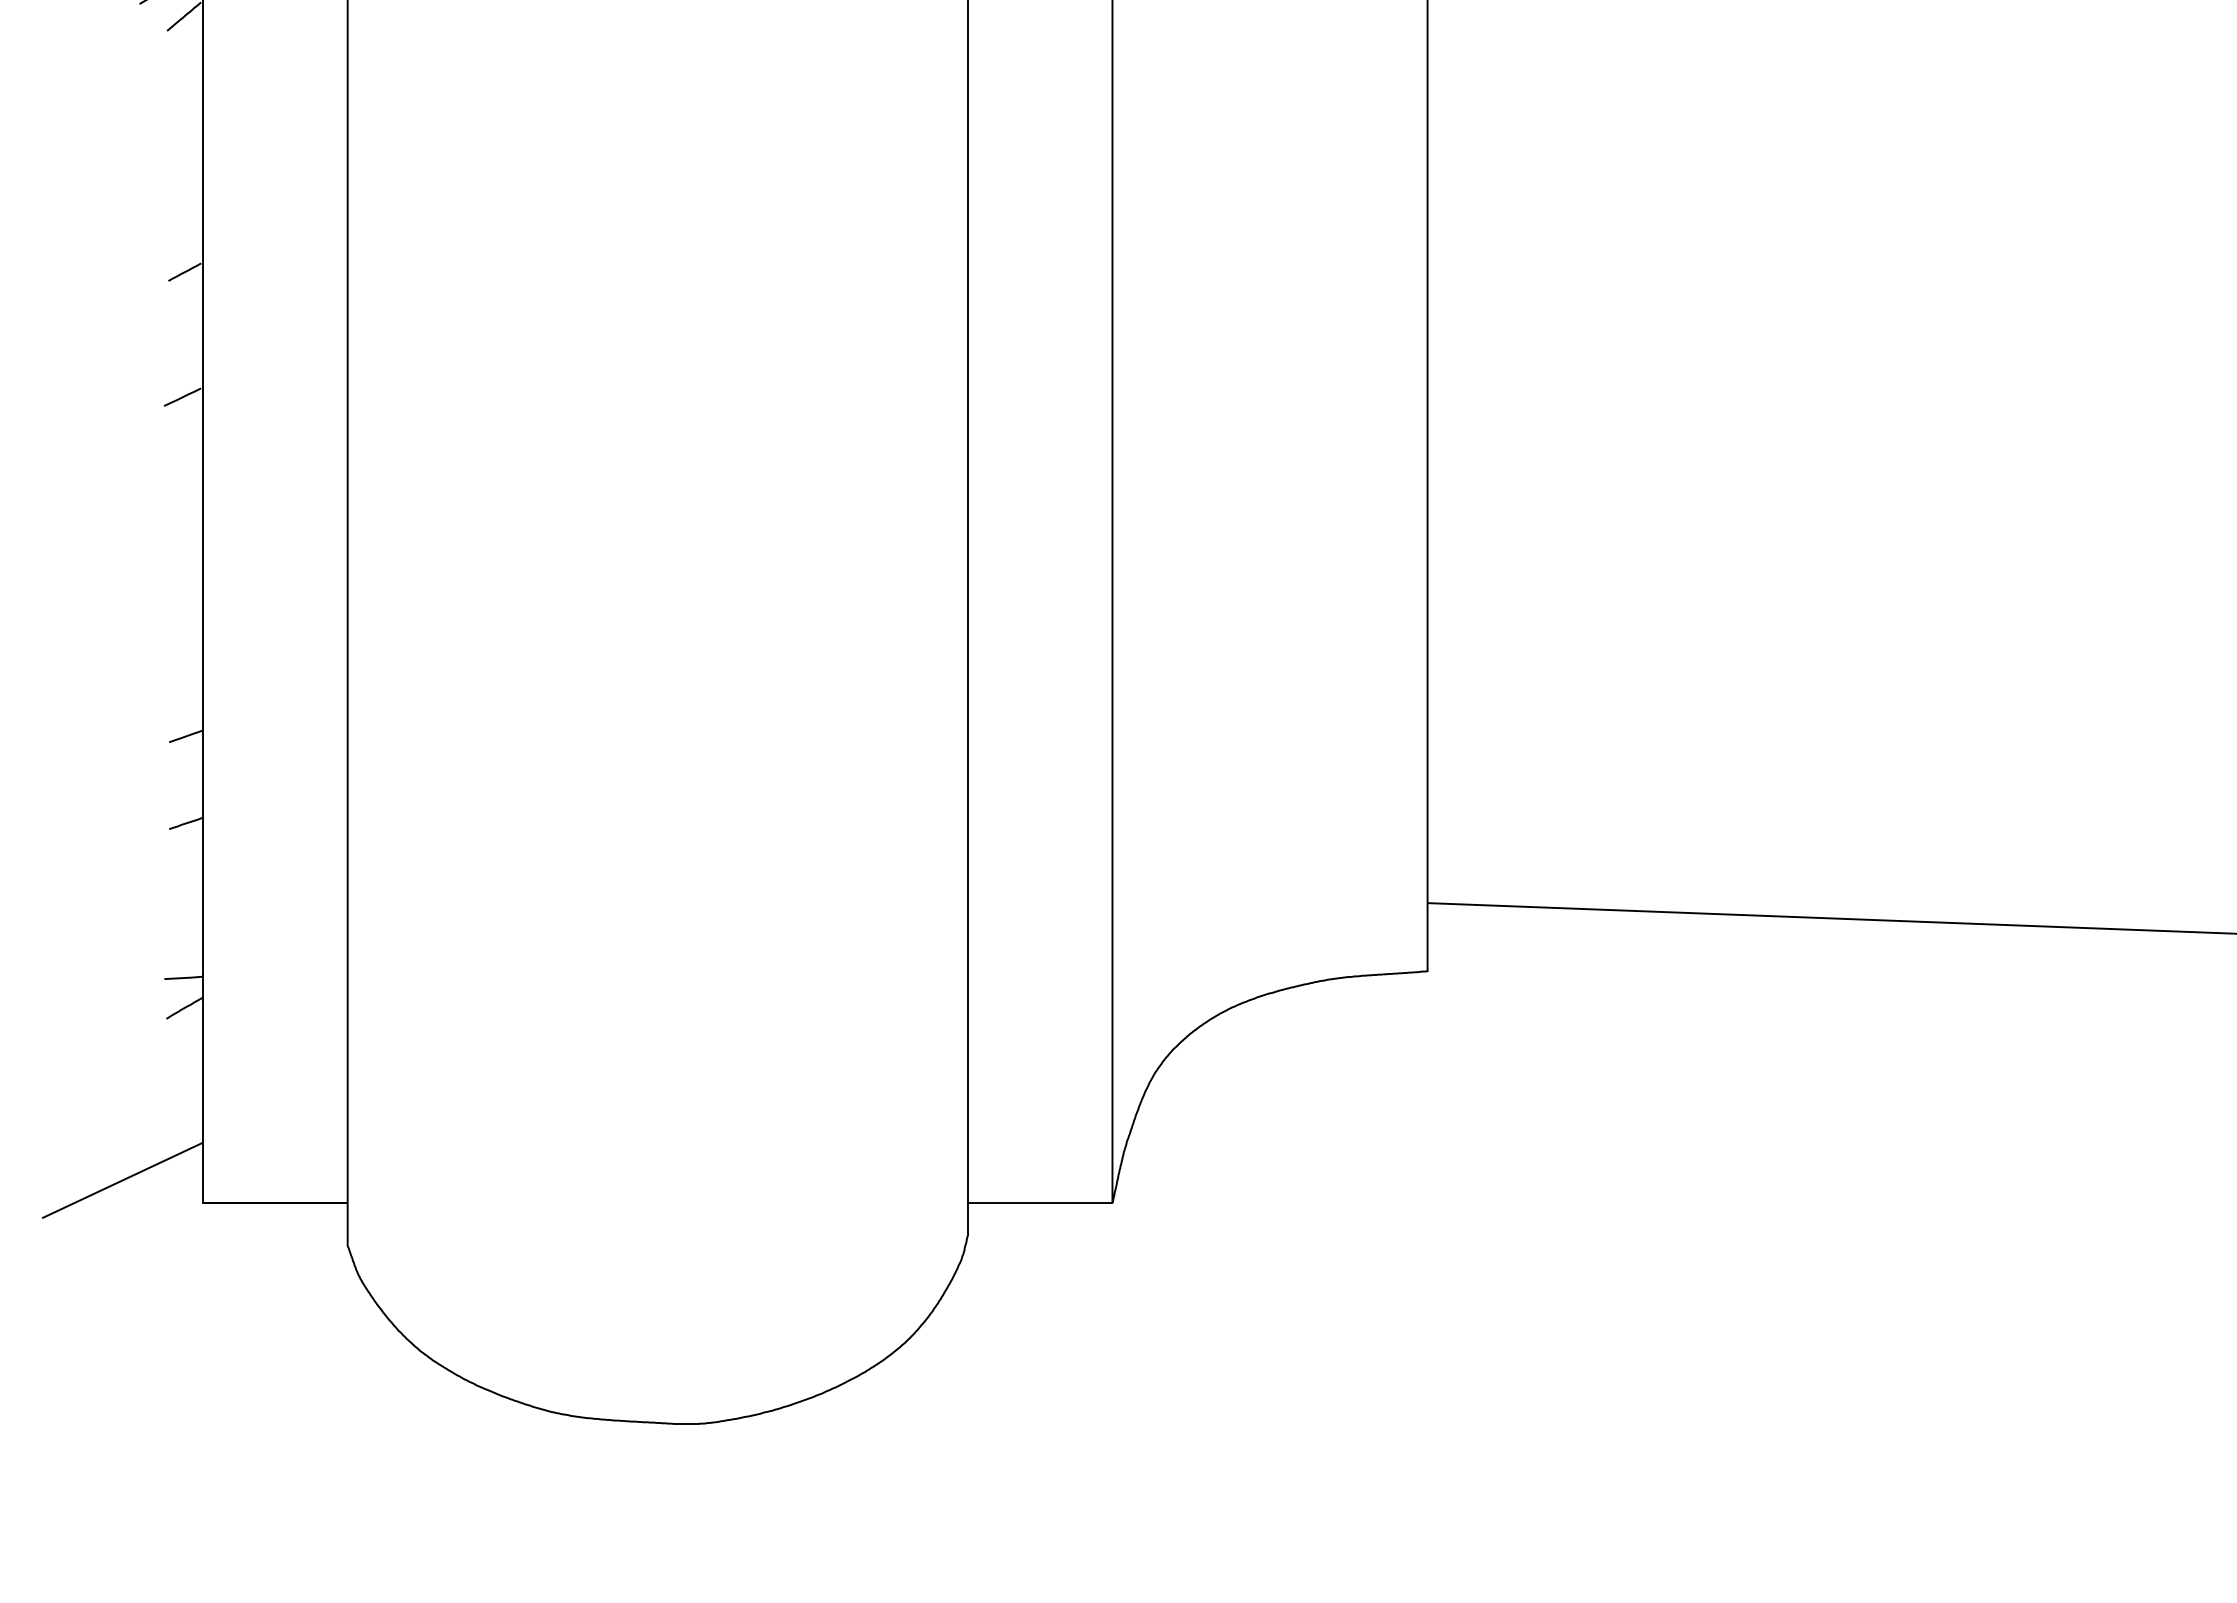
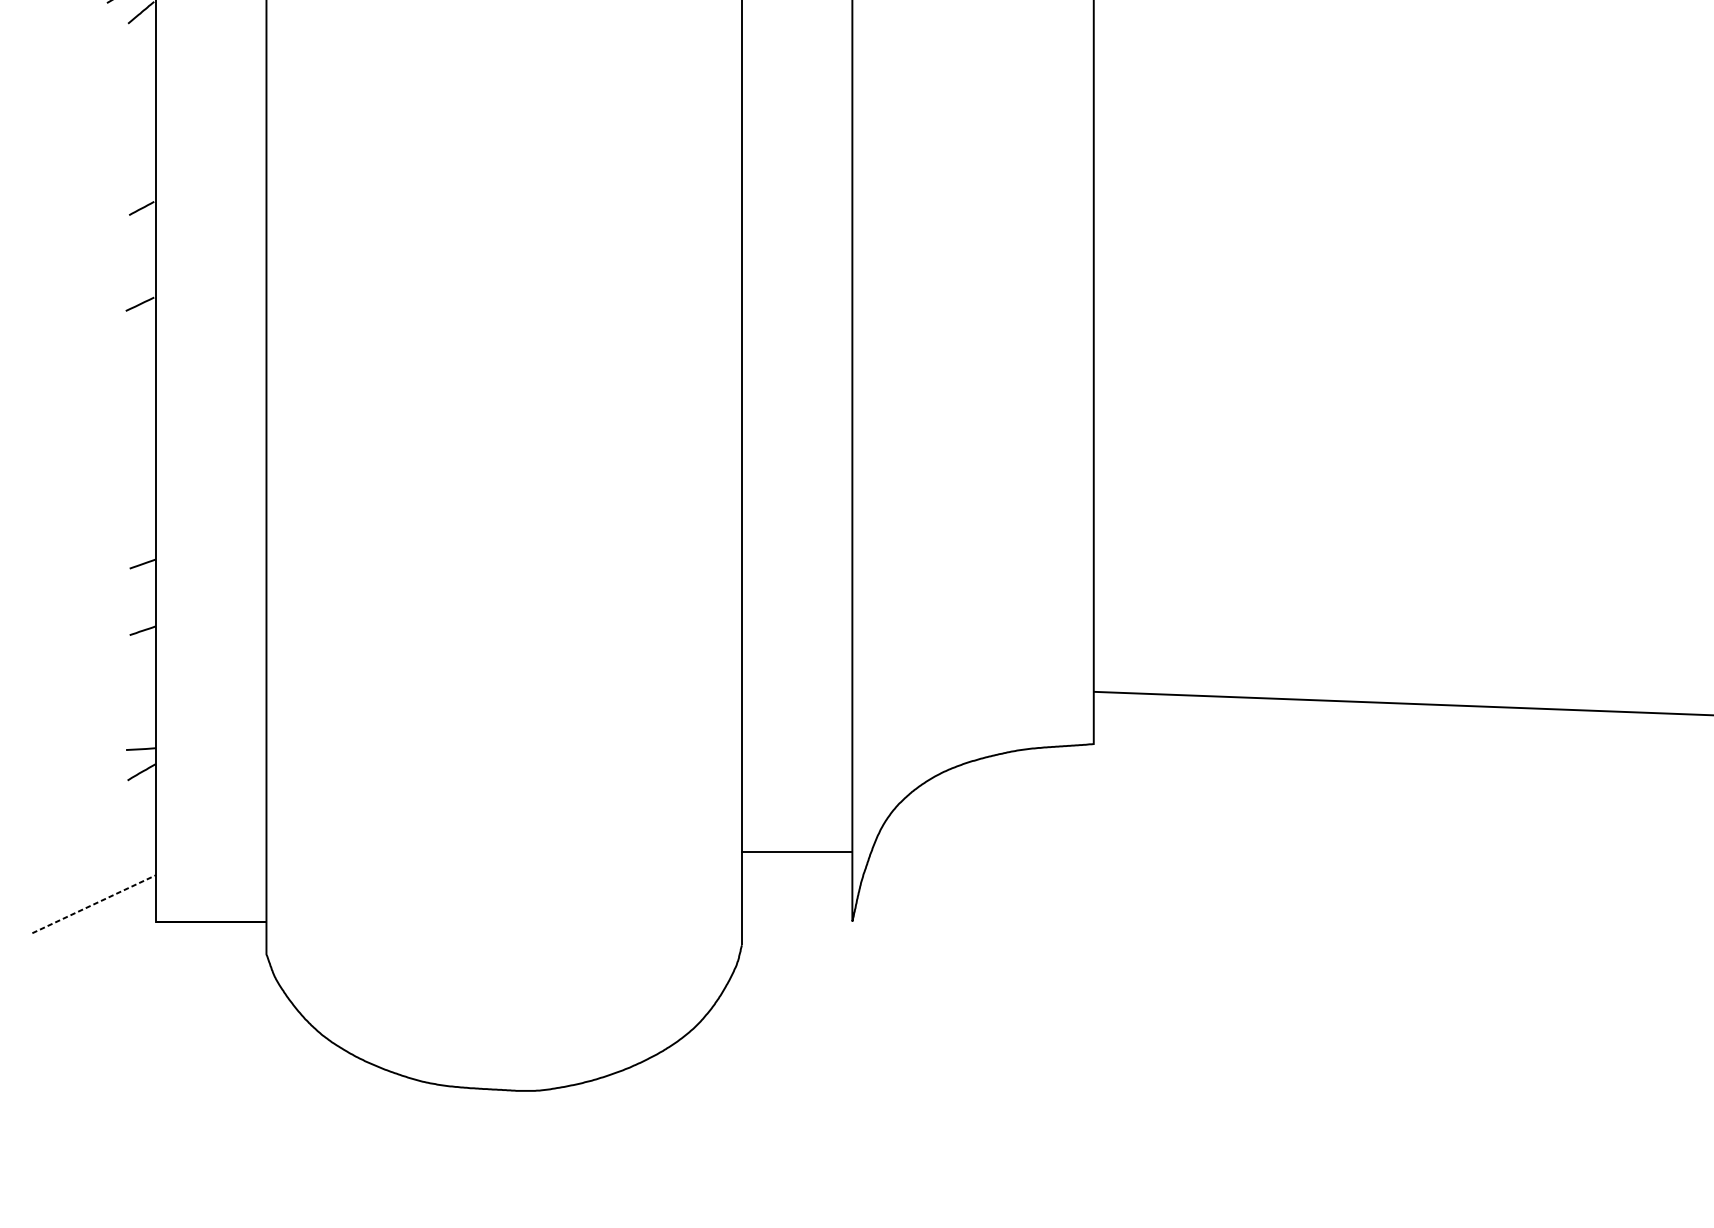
line: (122, 1180) -> (93, 904), solid -> dashed
line: (1040, 1202) -> (797, 851), moved

